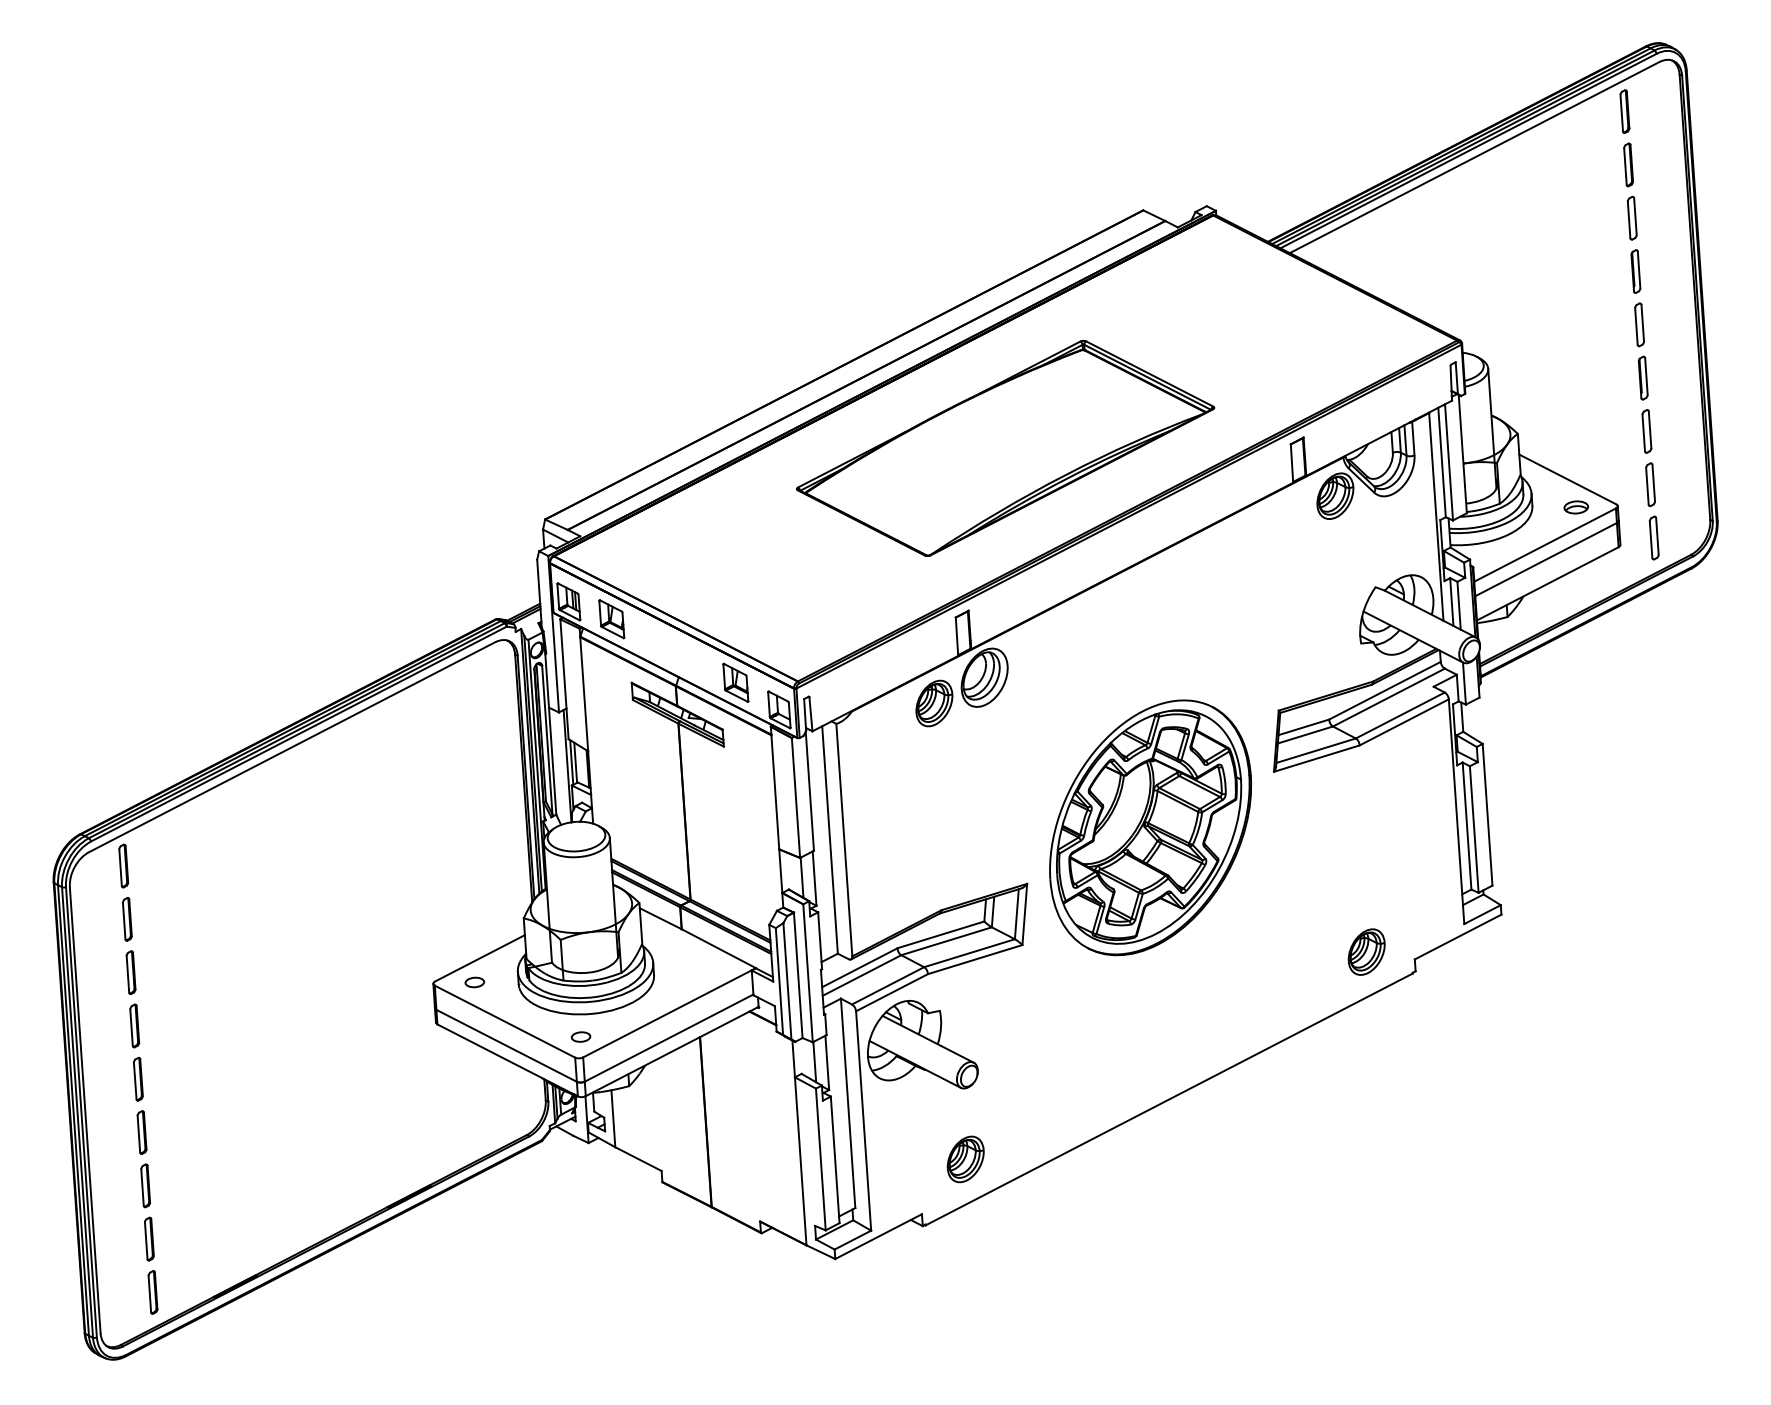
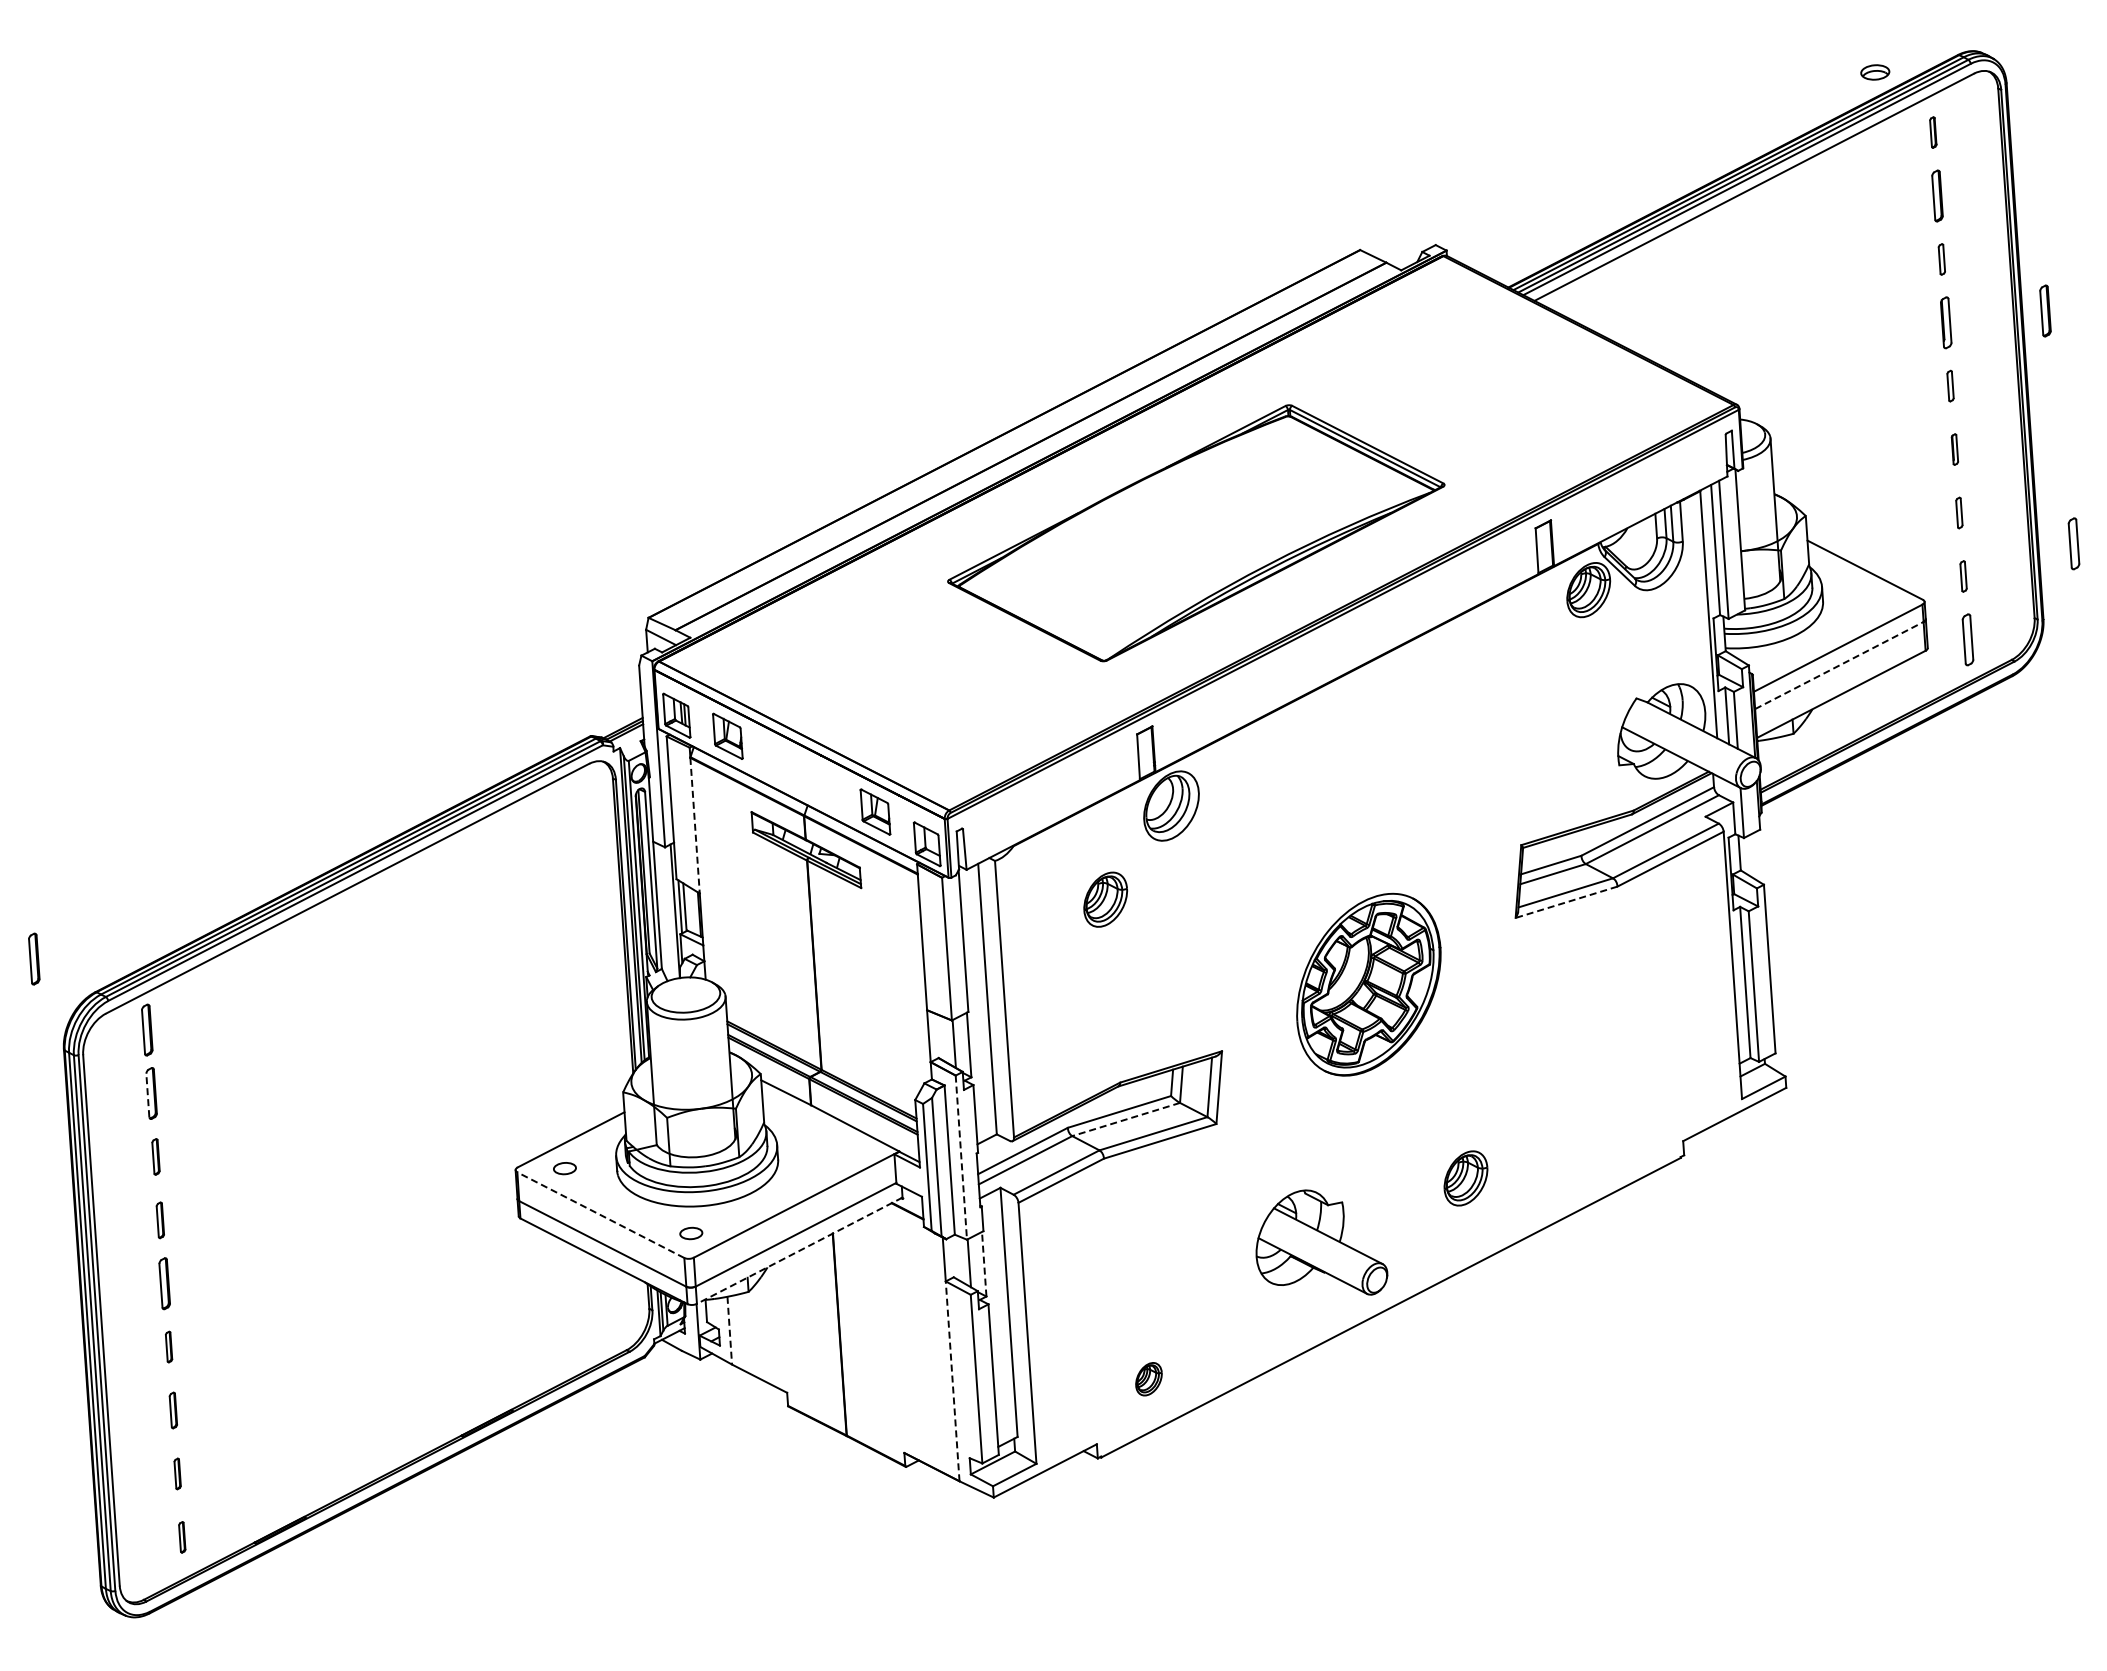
part: (1625, 111) -> (1933, 132), size x0.6
part: (1631, 218) -> (1941, 259), size x0.6
part: (1719, 261) -> (2045, 310), added
part: (1639, 324) -> (1950, 385), size x0.6
part: (1642, 378) -> (1954, 449), size x0.6
part: (1647, 430) -> (1959, 512), size x0.6
part: (1742, 457) -> (2073, 543), added
part: (1650, 484) -> (1963, 576), size x0.6
part: (1576, 507) -> (1875, 72), moved
line: (1546, 559) -> (1839, 665), solid -> dashed
line: (584, 694) -> (695, 825), solid -> dashed
part: (934, 703) -> (1105, 899), moved
line: (1316, 758) -> (1566, 902), solid -> dashed
part: (28, 805) -> (34, 958), added
part: (1150, 827) -> (1368, 984), size x0.6
line: (123, 921) -> (147, 1095), solid -> dashed
line: (946, 941) -> (1125, 1119), solid -> dashed
part: (1366, 952) -> (1465, 1178), moved
part: (130, 972) -> (155, 1156), size x0.7
line: (808, 974) -> (961, 1158), solid -> dashed
line: (504, 1021) -> (600, 1215), solid -> dashed
part: (134, 1026) -> (160, 1220), size x0.7
part: (922, 1044) -> (1321, 1242), moved
line: (671, 1051) -> (799, 1250), solid -> dashed
line: (827, 1062) -> (984, 1263), solid -> dashed
line: (613, 1118) -> (729, 1330), solid -> dashed
part: (141, 1132) -> (168, 1346), size x0.6
part: (965, 1159) -> (1148, 1379), size x0.6
line: (800, 1160) -> (952, 1380), solid -> dashed
part: (145, 1185) -> (173, 1410), size x0.7
part: (149, 1238) -> (177, 1473), size x0.6
part: (153, 1292) -> (182, 1537), size x0.6

